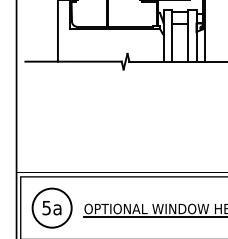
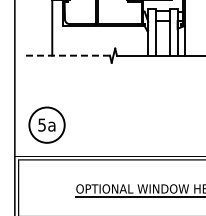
line: (73, 61) -> (66, 55), solid -> dashed
part: (51, 207) -> (46, 124), moved

